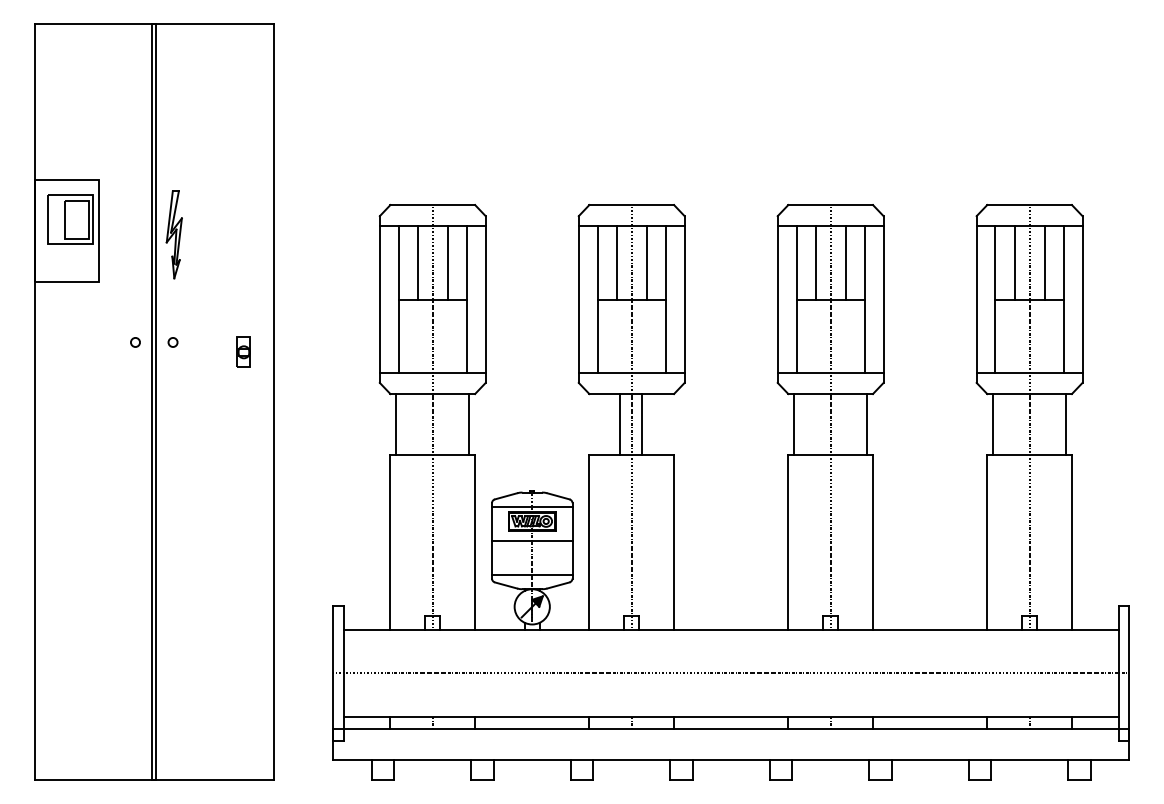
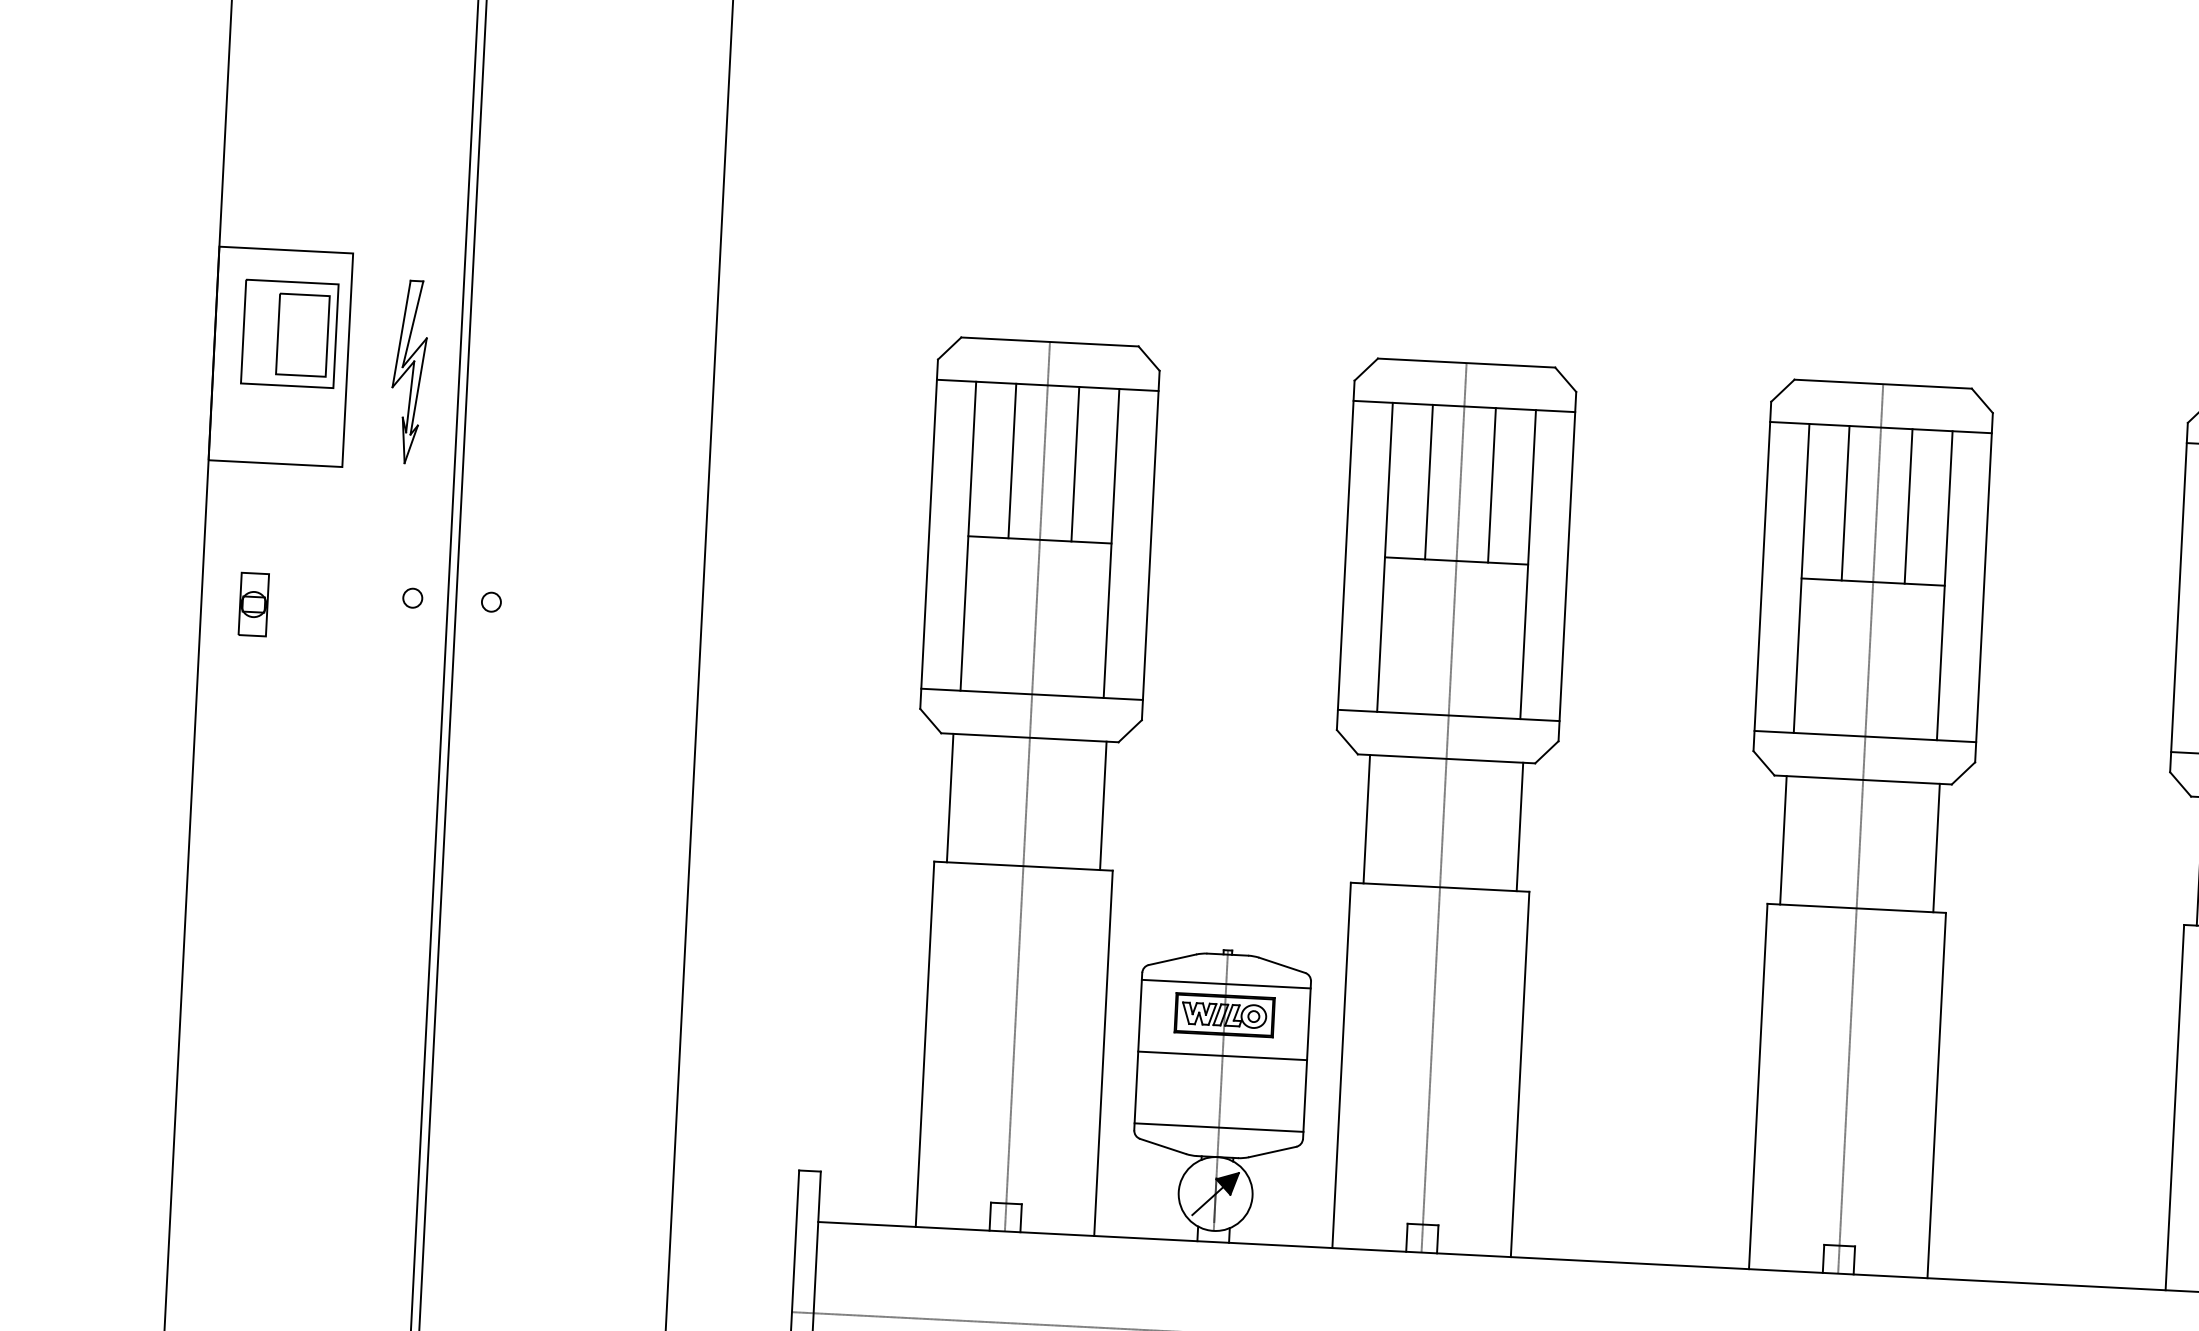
part: (173, 234) -> (407, 371), moved
part: (243, 351) -> (252, 602), moved
line: (620, 424) -> (1367, 818), moved
line: (642, 424) -> (1520, 826), moved

